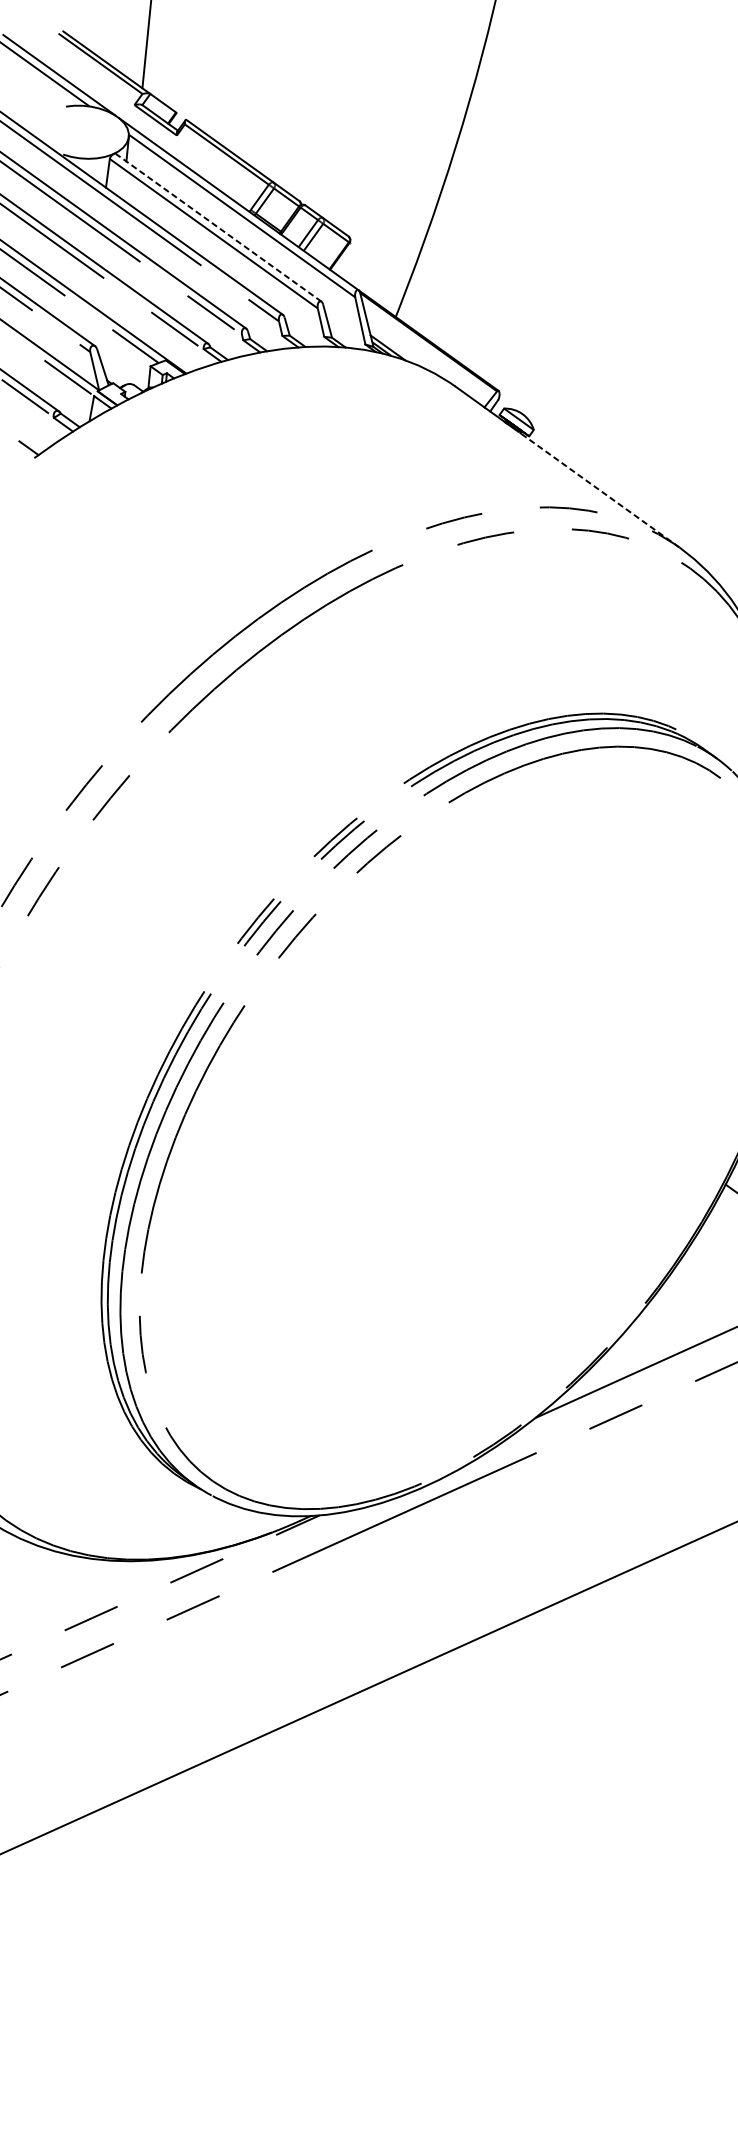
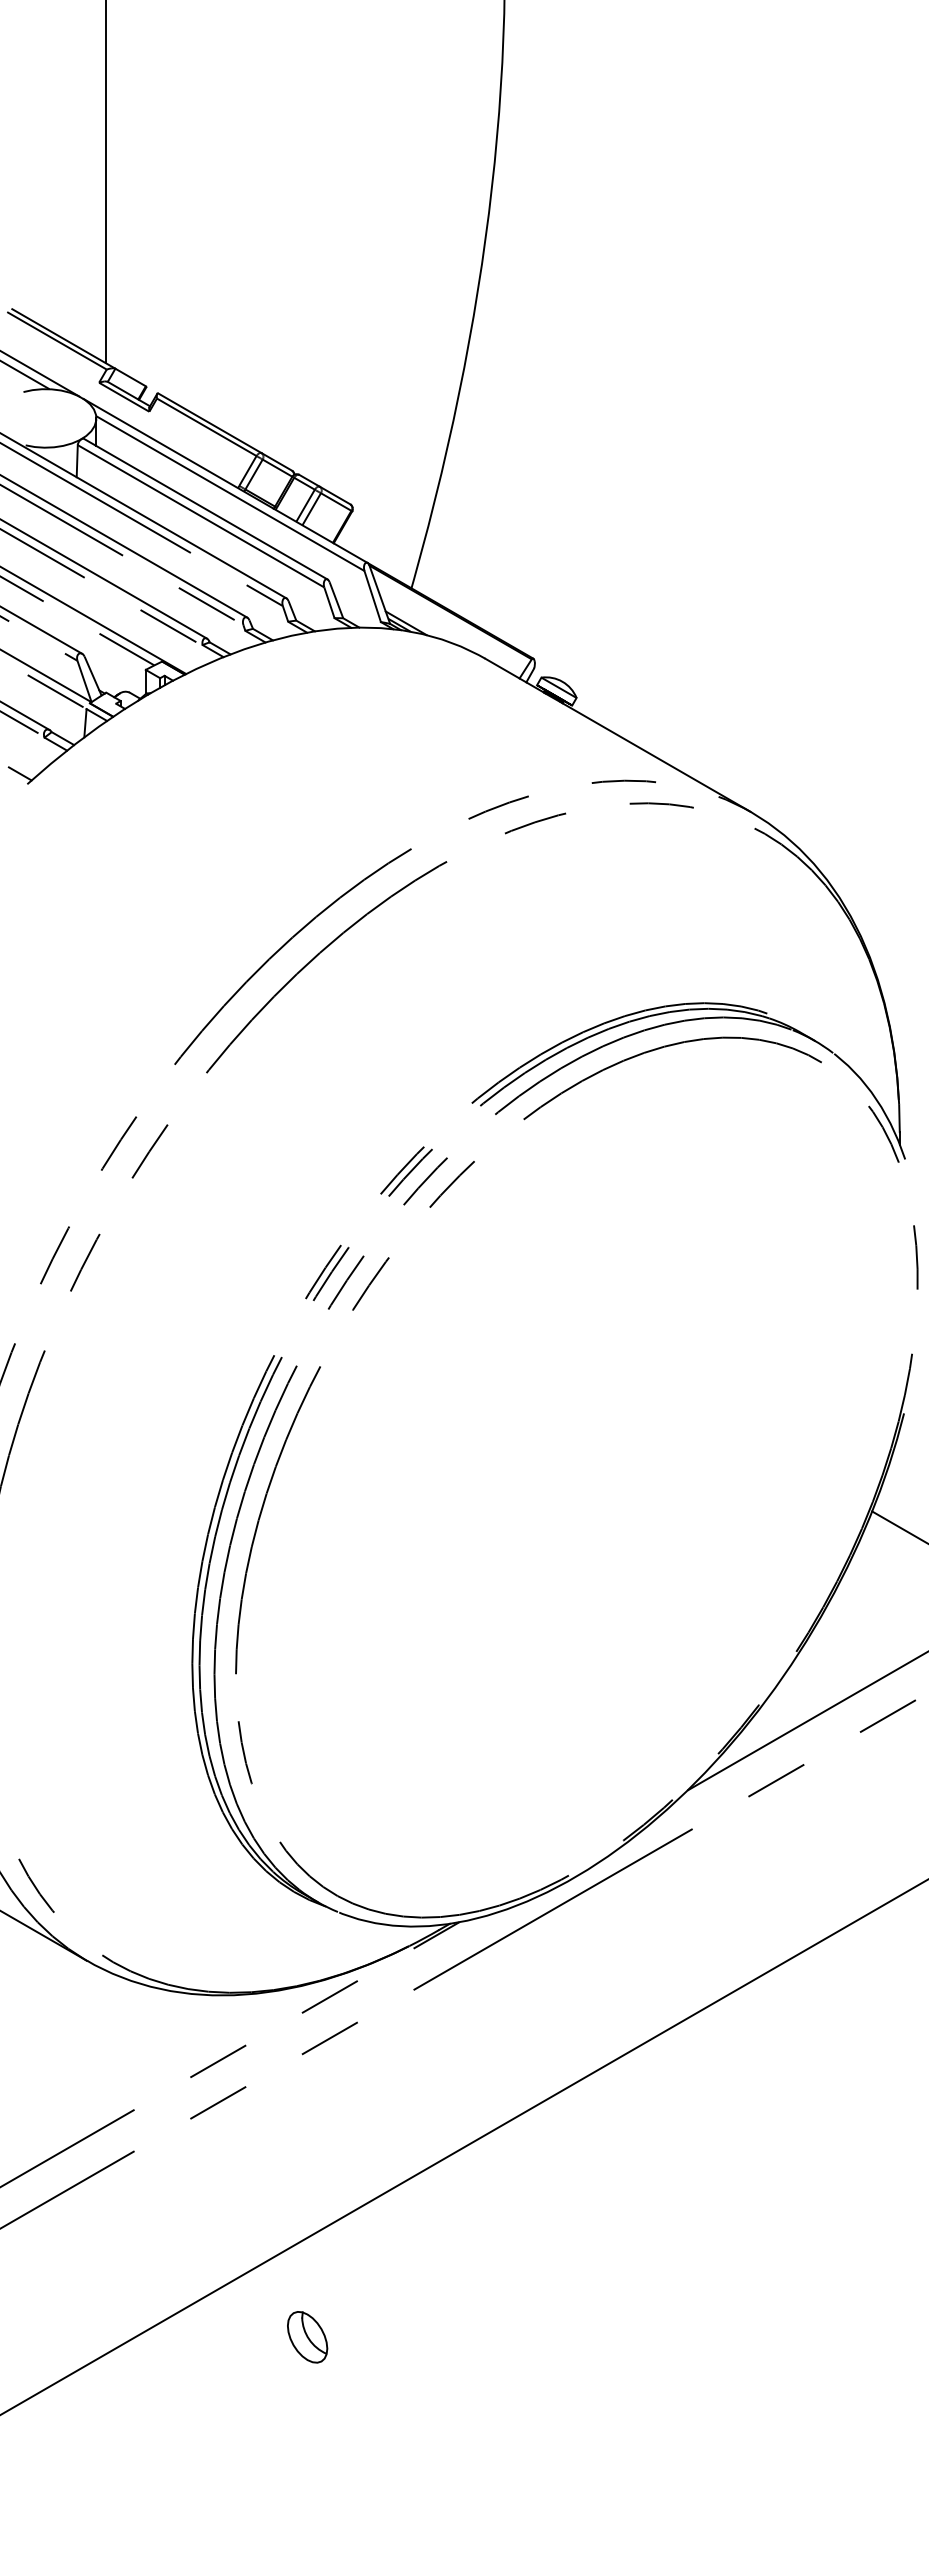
line: (218, 228) -> (205, 509), dashed -> solid
line: (599, 489) -> (655, 756), dashed -> solid
part: (146, 1873) -> (307, 2337), added

